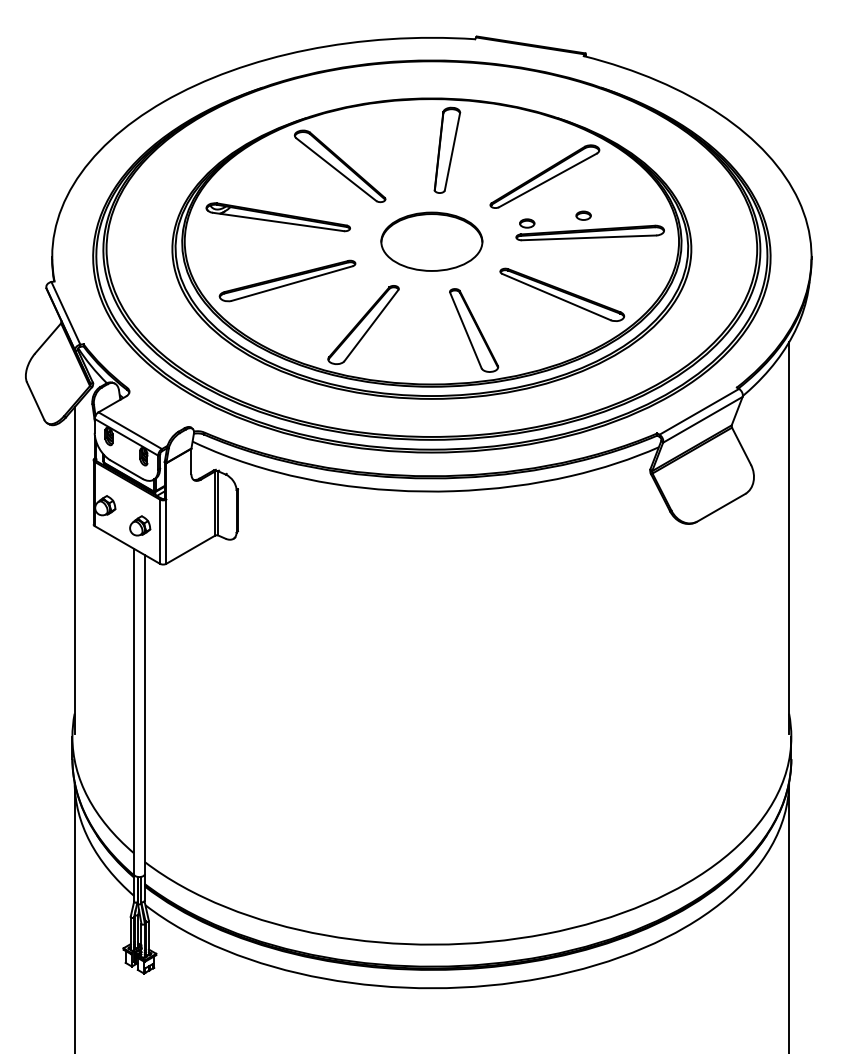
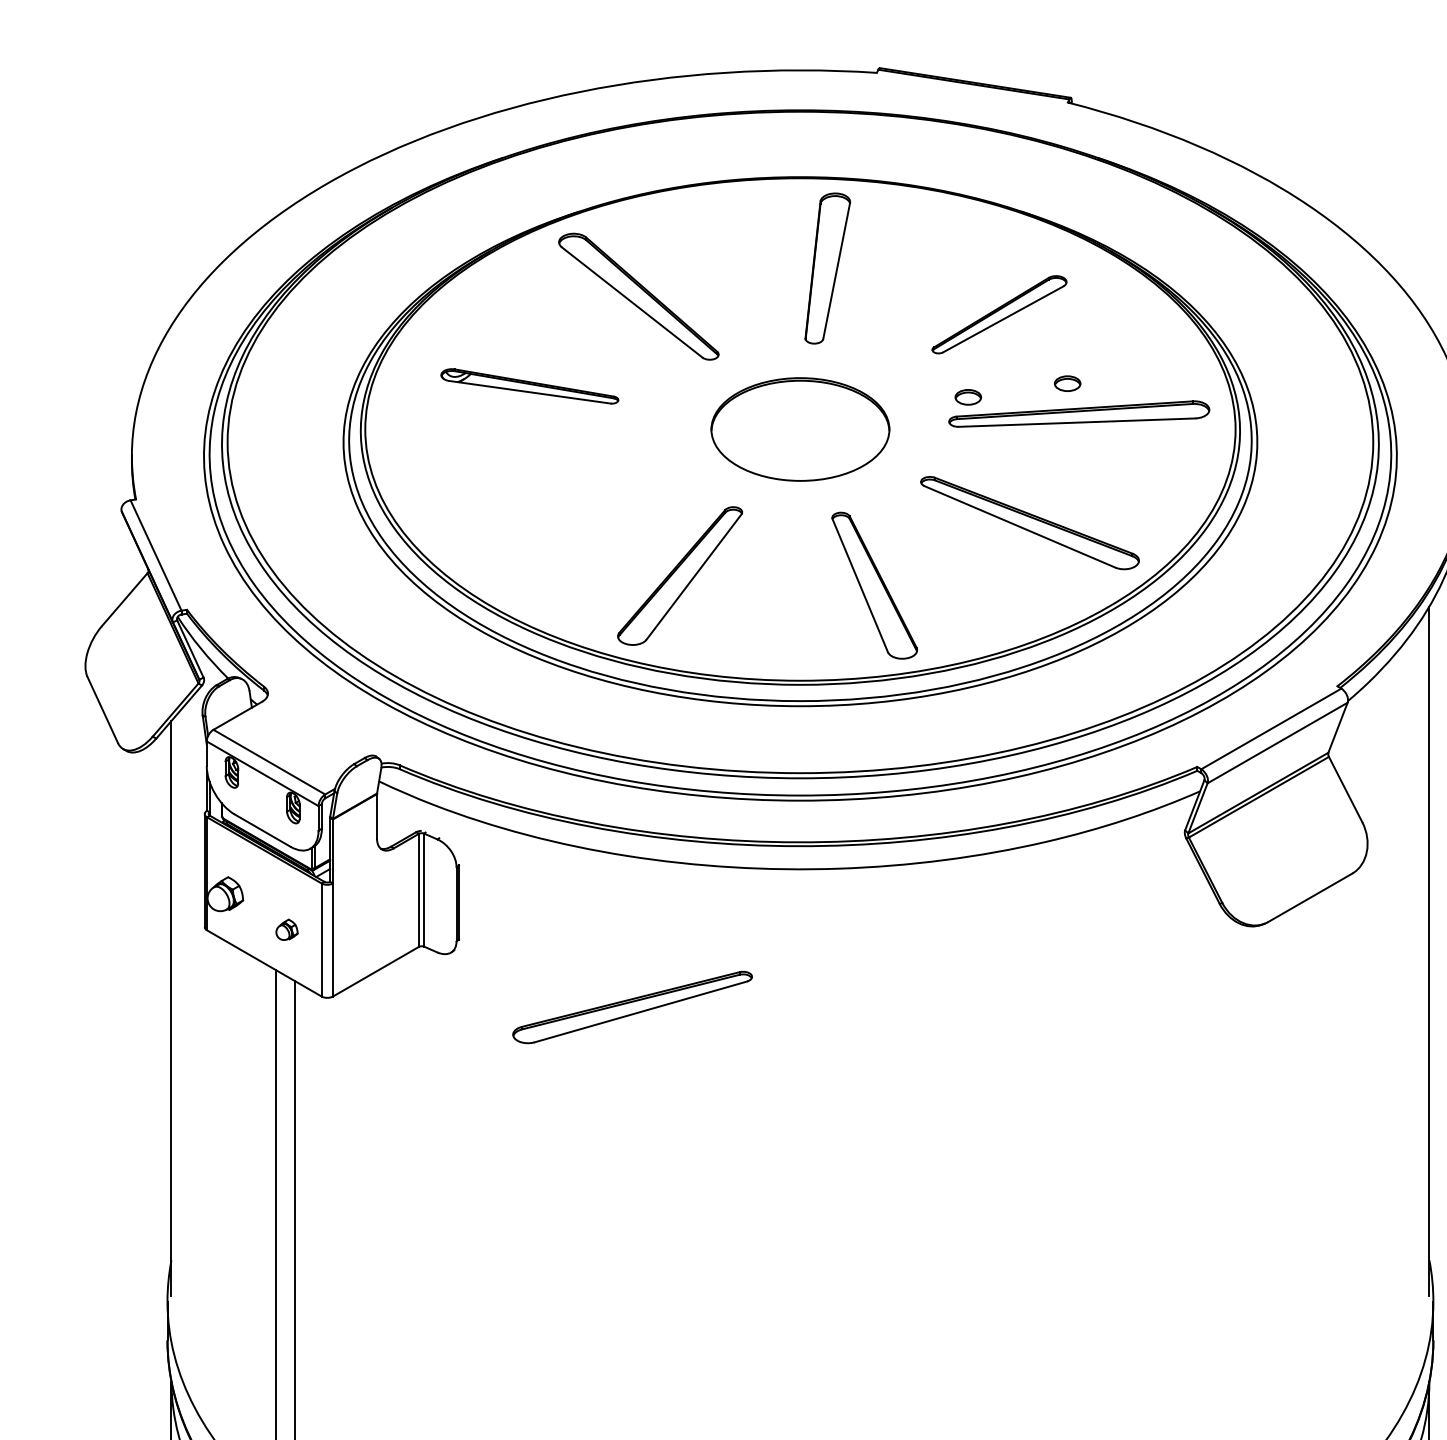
part: (544, 176) -> (998, 314), size x0.7
part: (277, 217) -> (528, 386), size x0.7
part: (287, 280) -> (632, 1006), moved
part: (140, 525) -> (287, 929), size x0.6

